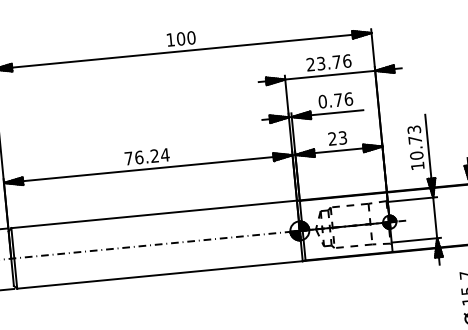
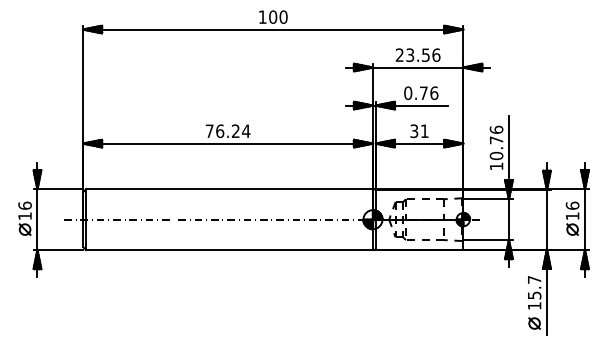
text: (336, 62) -> (425, 55), 23.76 -> 23.56
text: (414, 129) -> (496, 129), 10.73 -> 10.76
text: (337, 138) -> (419, 131), 23 -> 31

